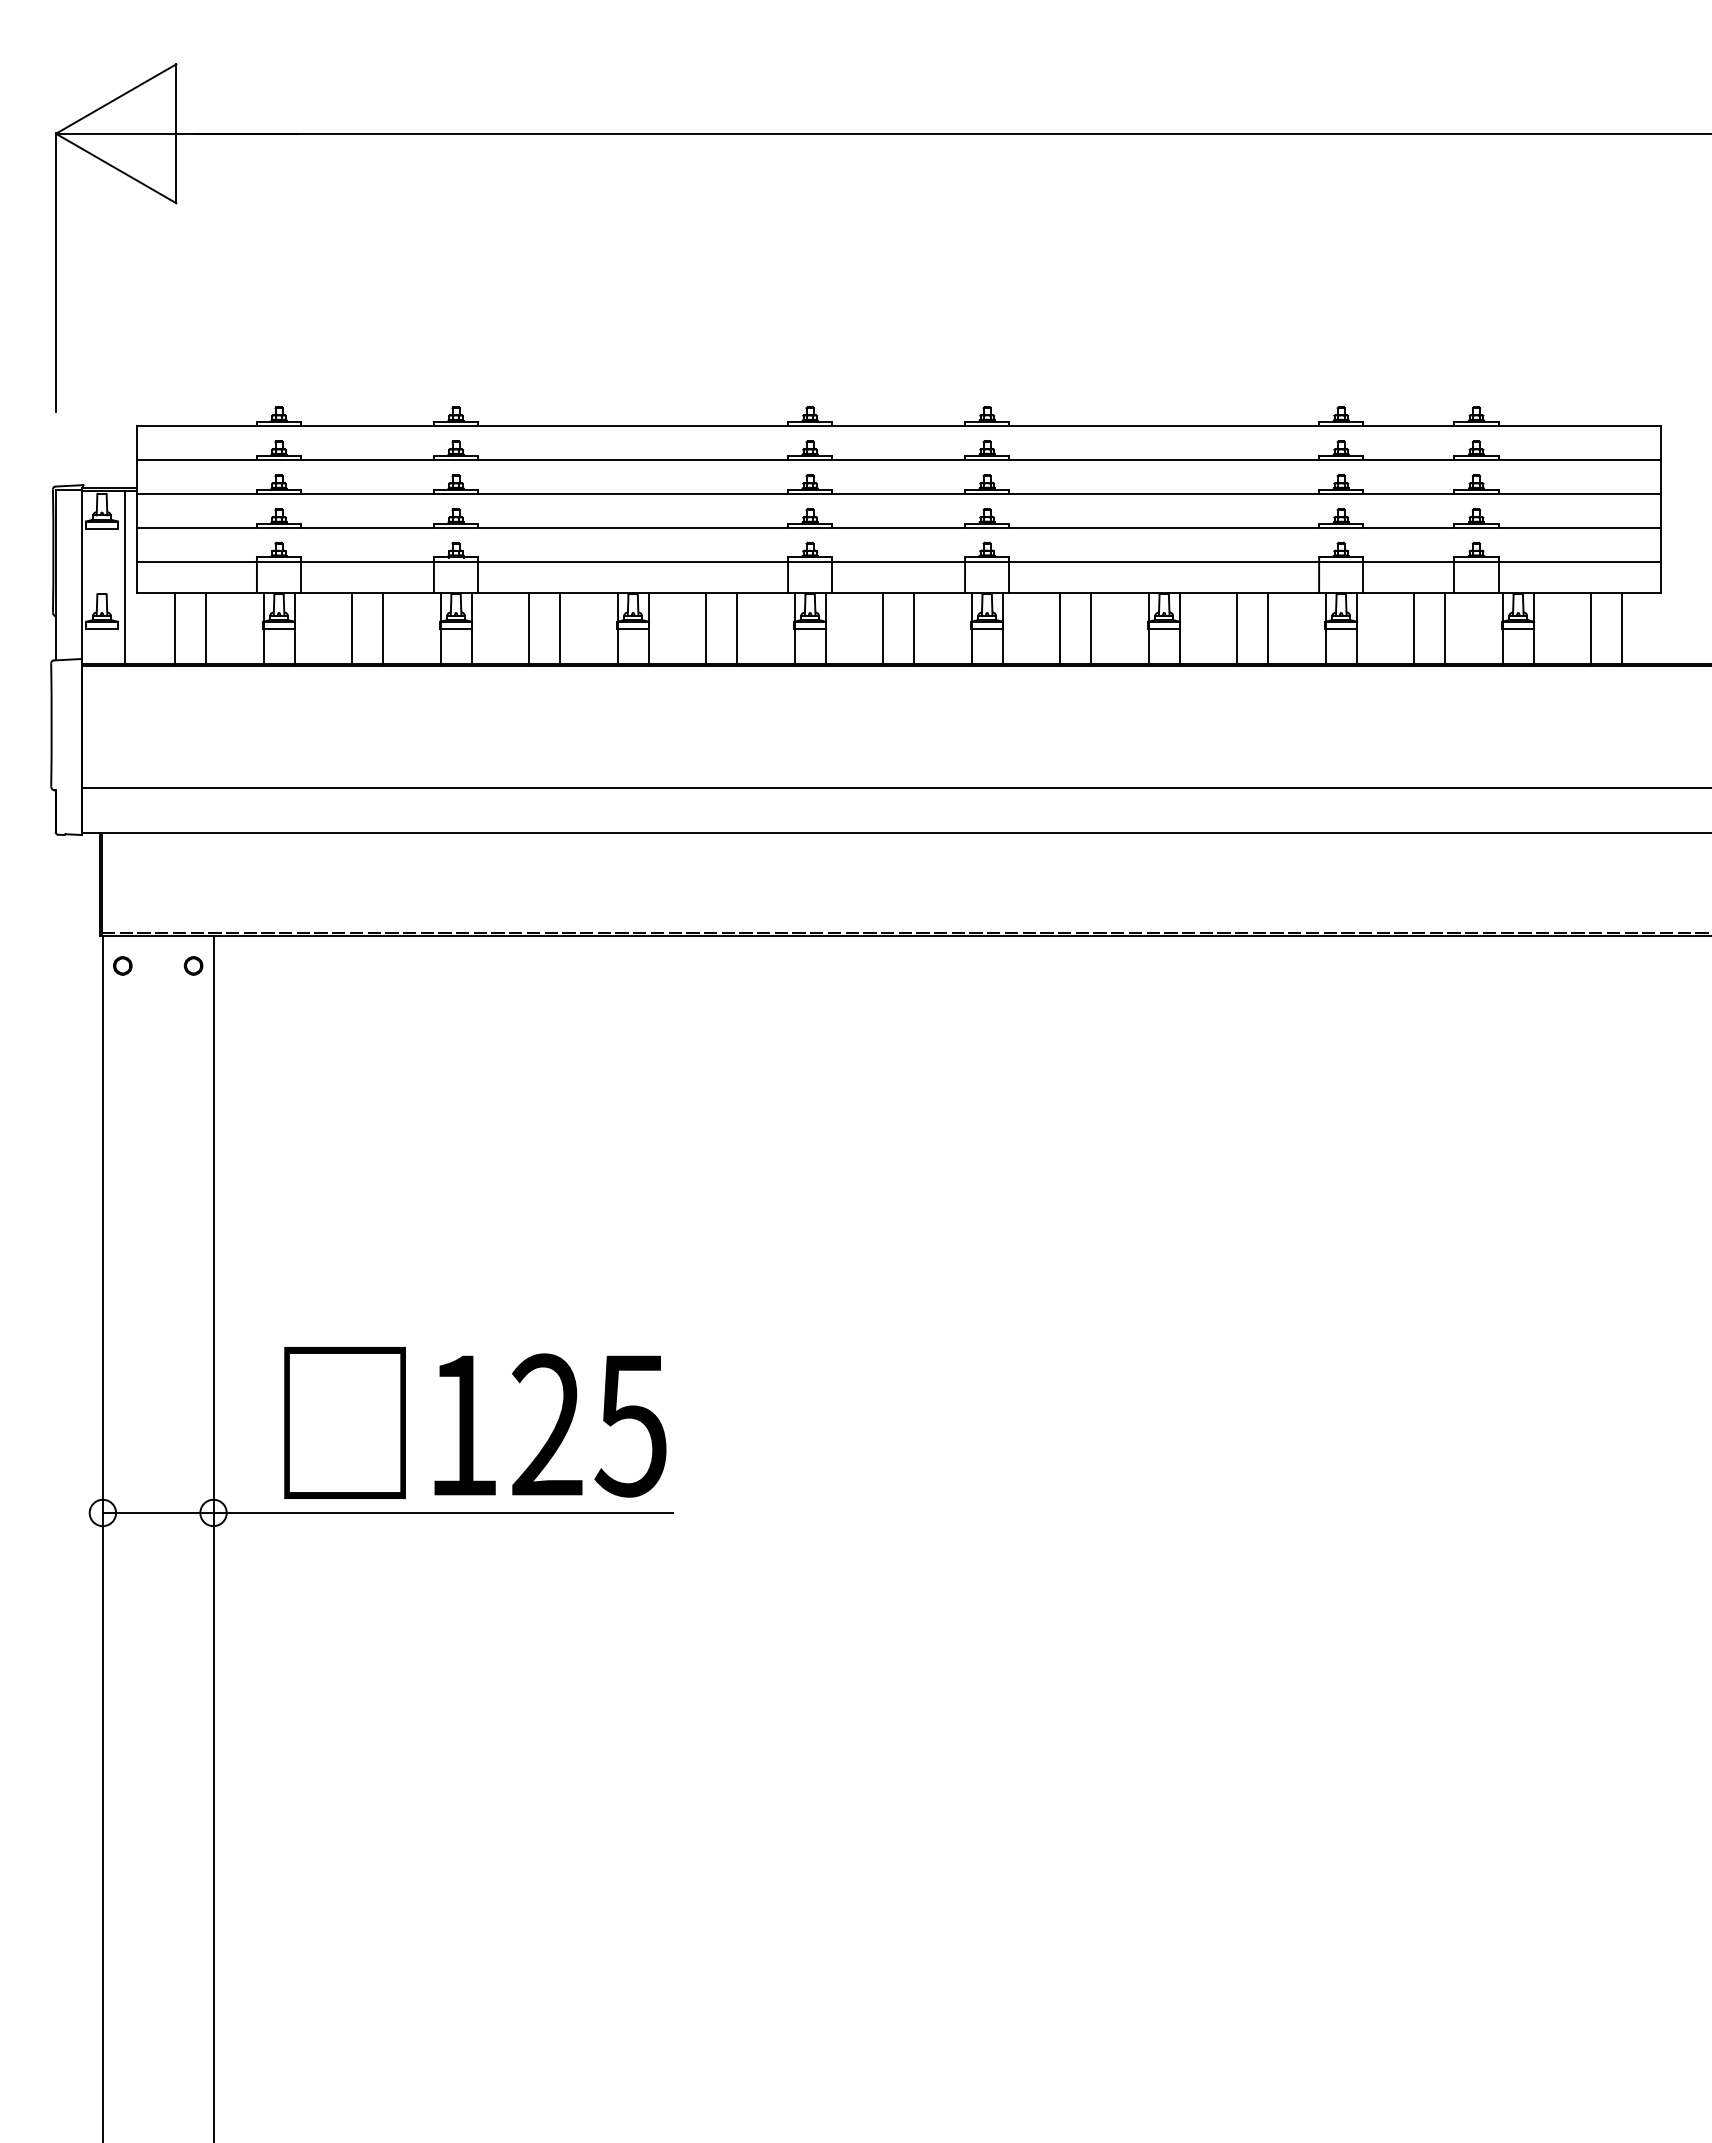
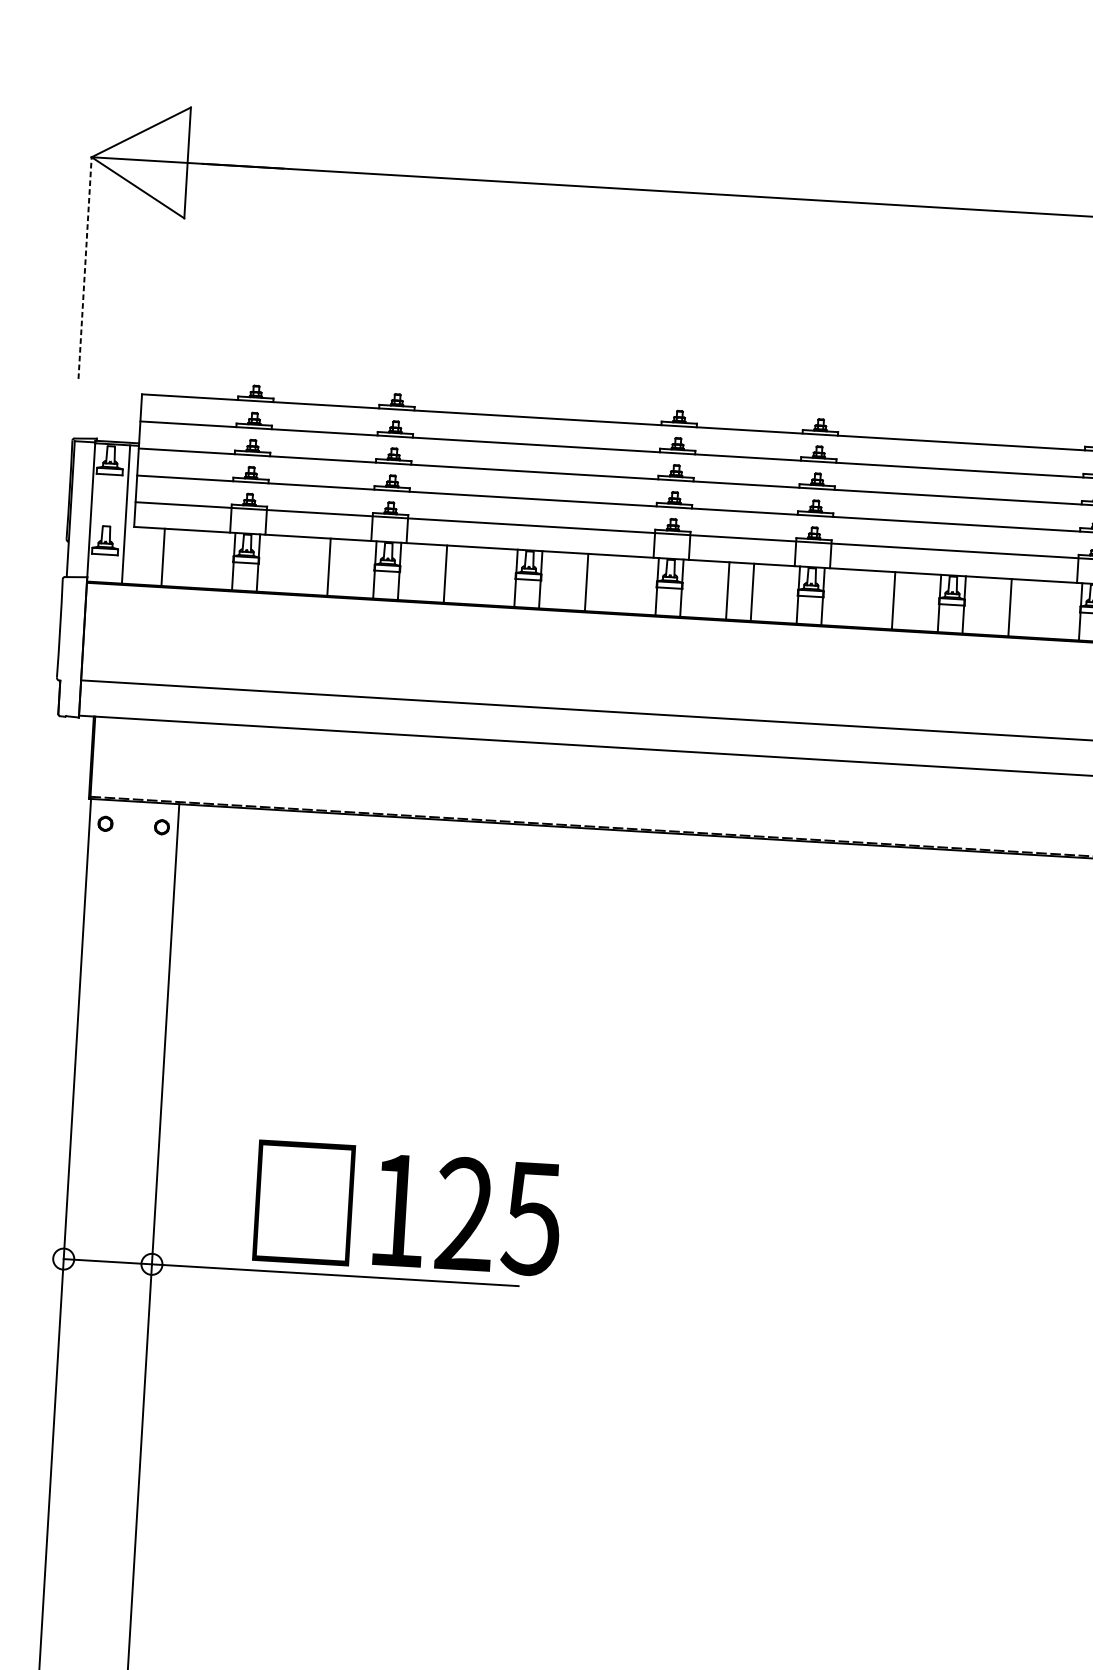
line: (56, 271) -> (85, 267), solid -> dashed
line: (206, 628) -> (188, 558), removed
line: (352, 628) -> (304, 565), removed
line: (560, 628) -> (470, 575), removed
line: (737, 628) -> (611, 583), removed
line: (1060, 628) -> (869, 599), removed
line: (1268, 628) -> (1034, 609), removed
text: (475, 1422) -> (408, 1208), moved

